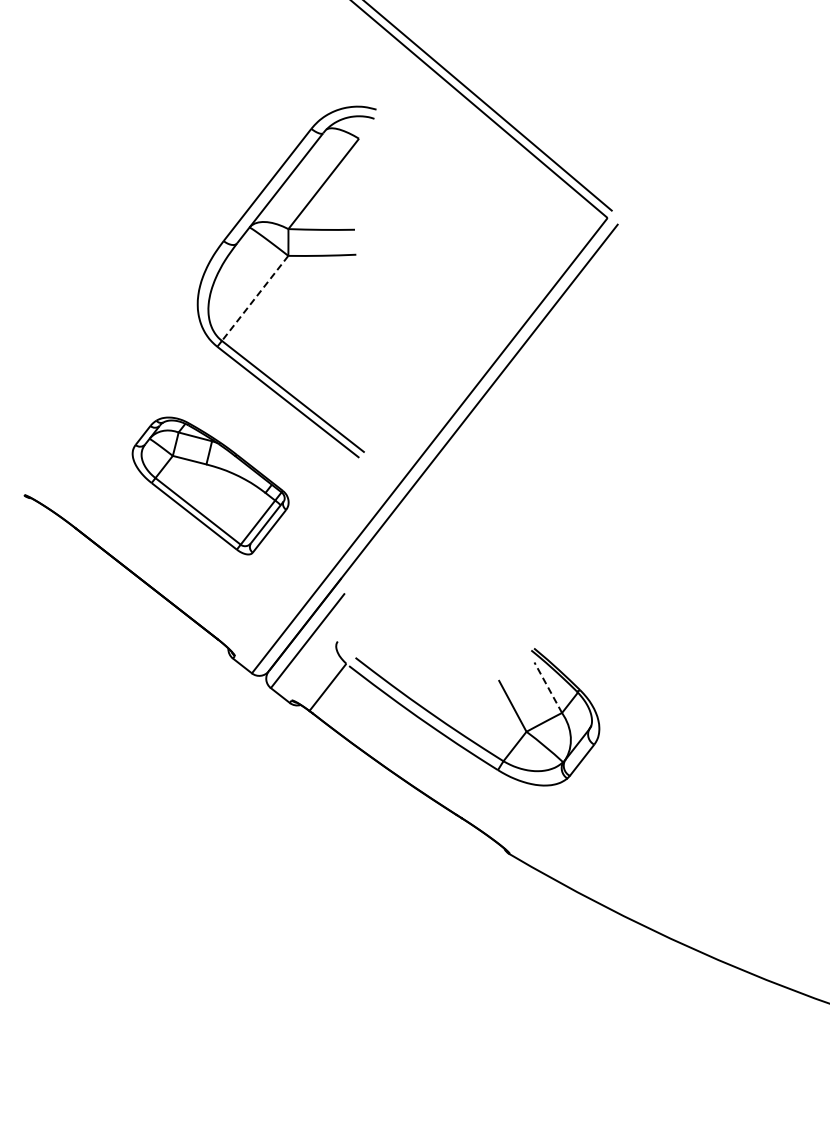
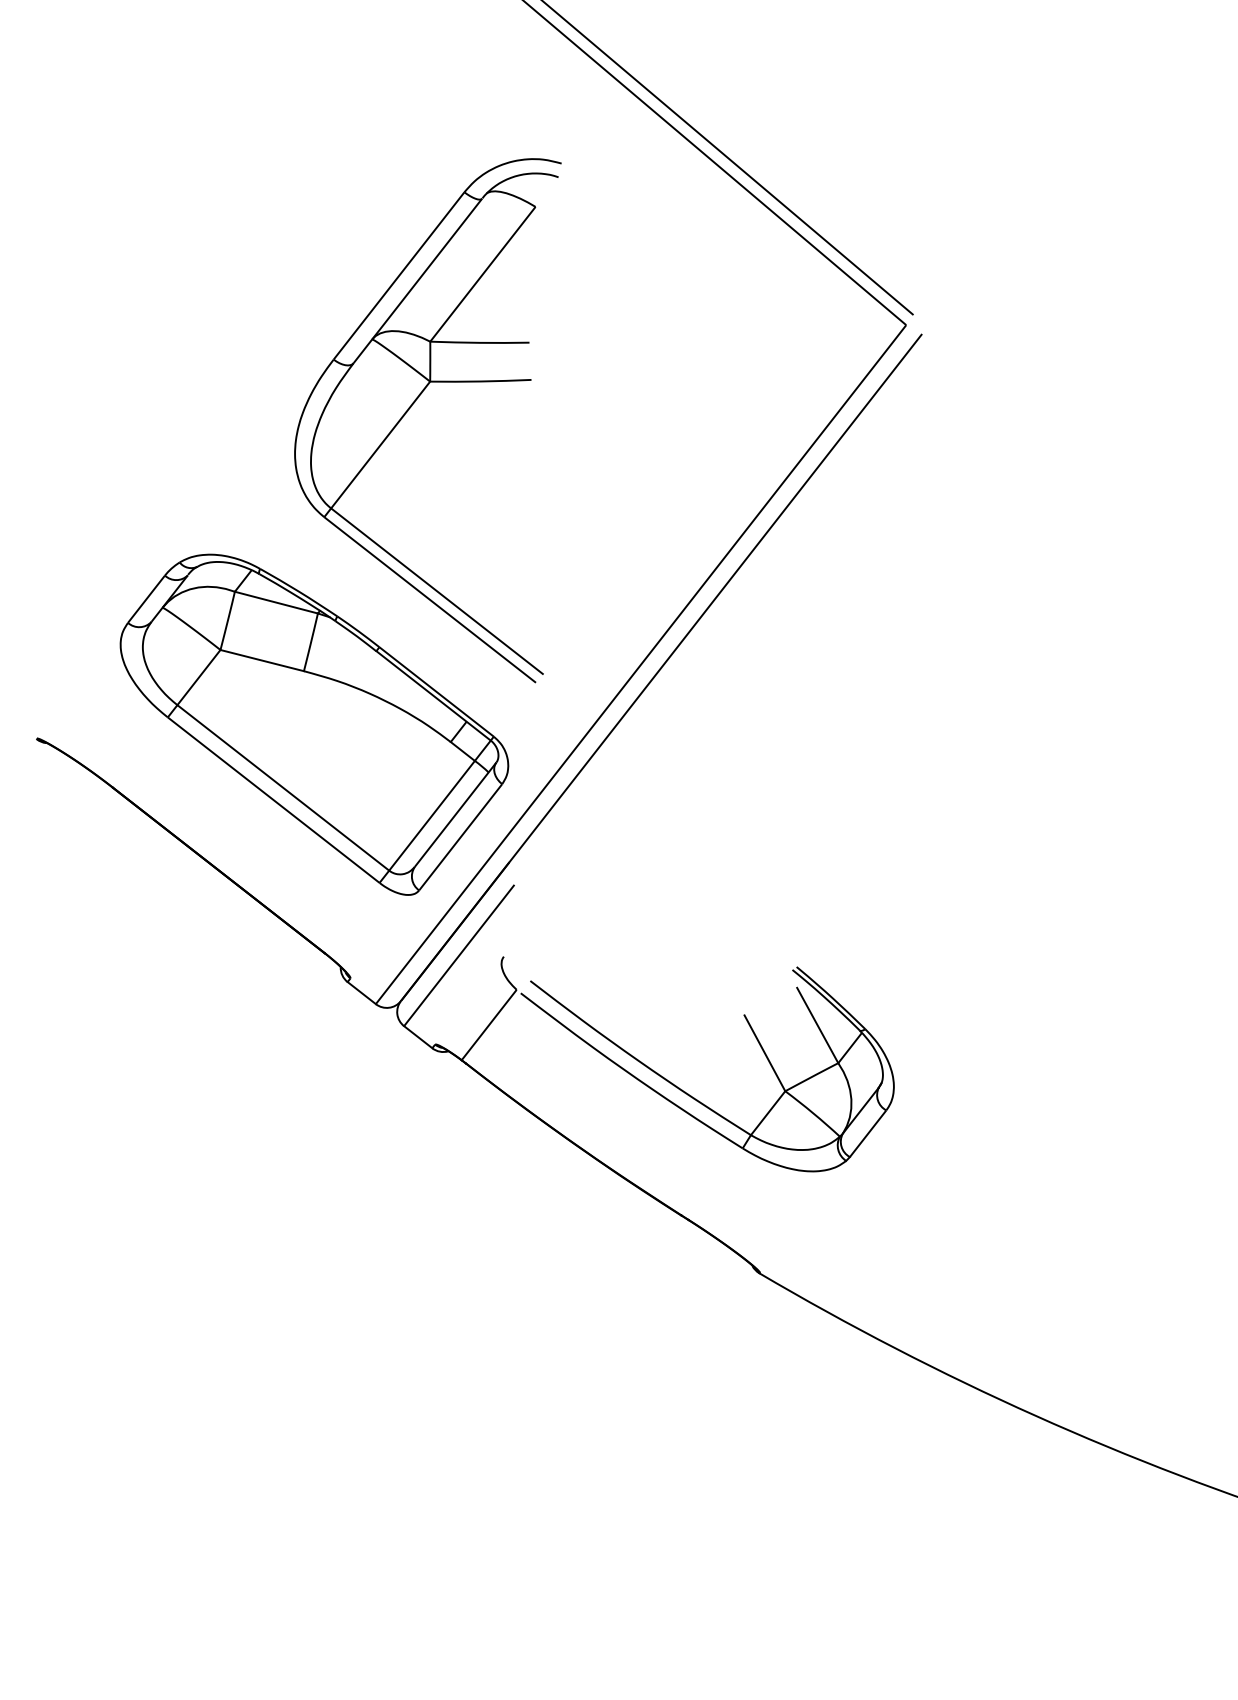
line: (255, 298) -> (381, 445), dashed -> solid
part: (210, 485) -> (314, 724), size x1.67
line: (548, 687) -> (818, 1025), dashed -> solid

